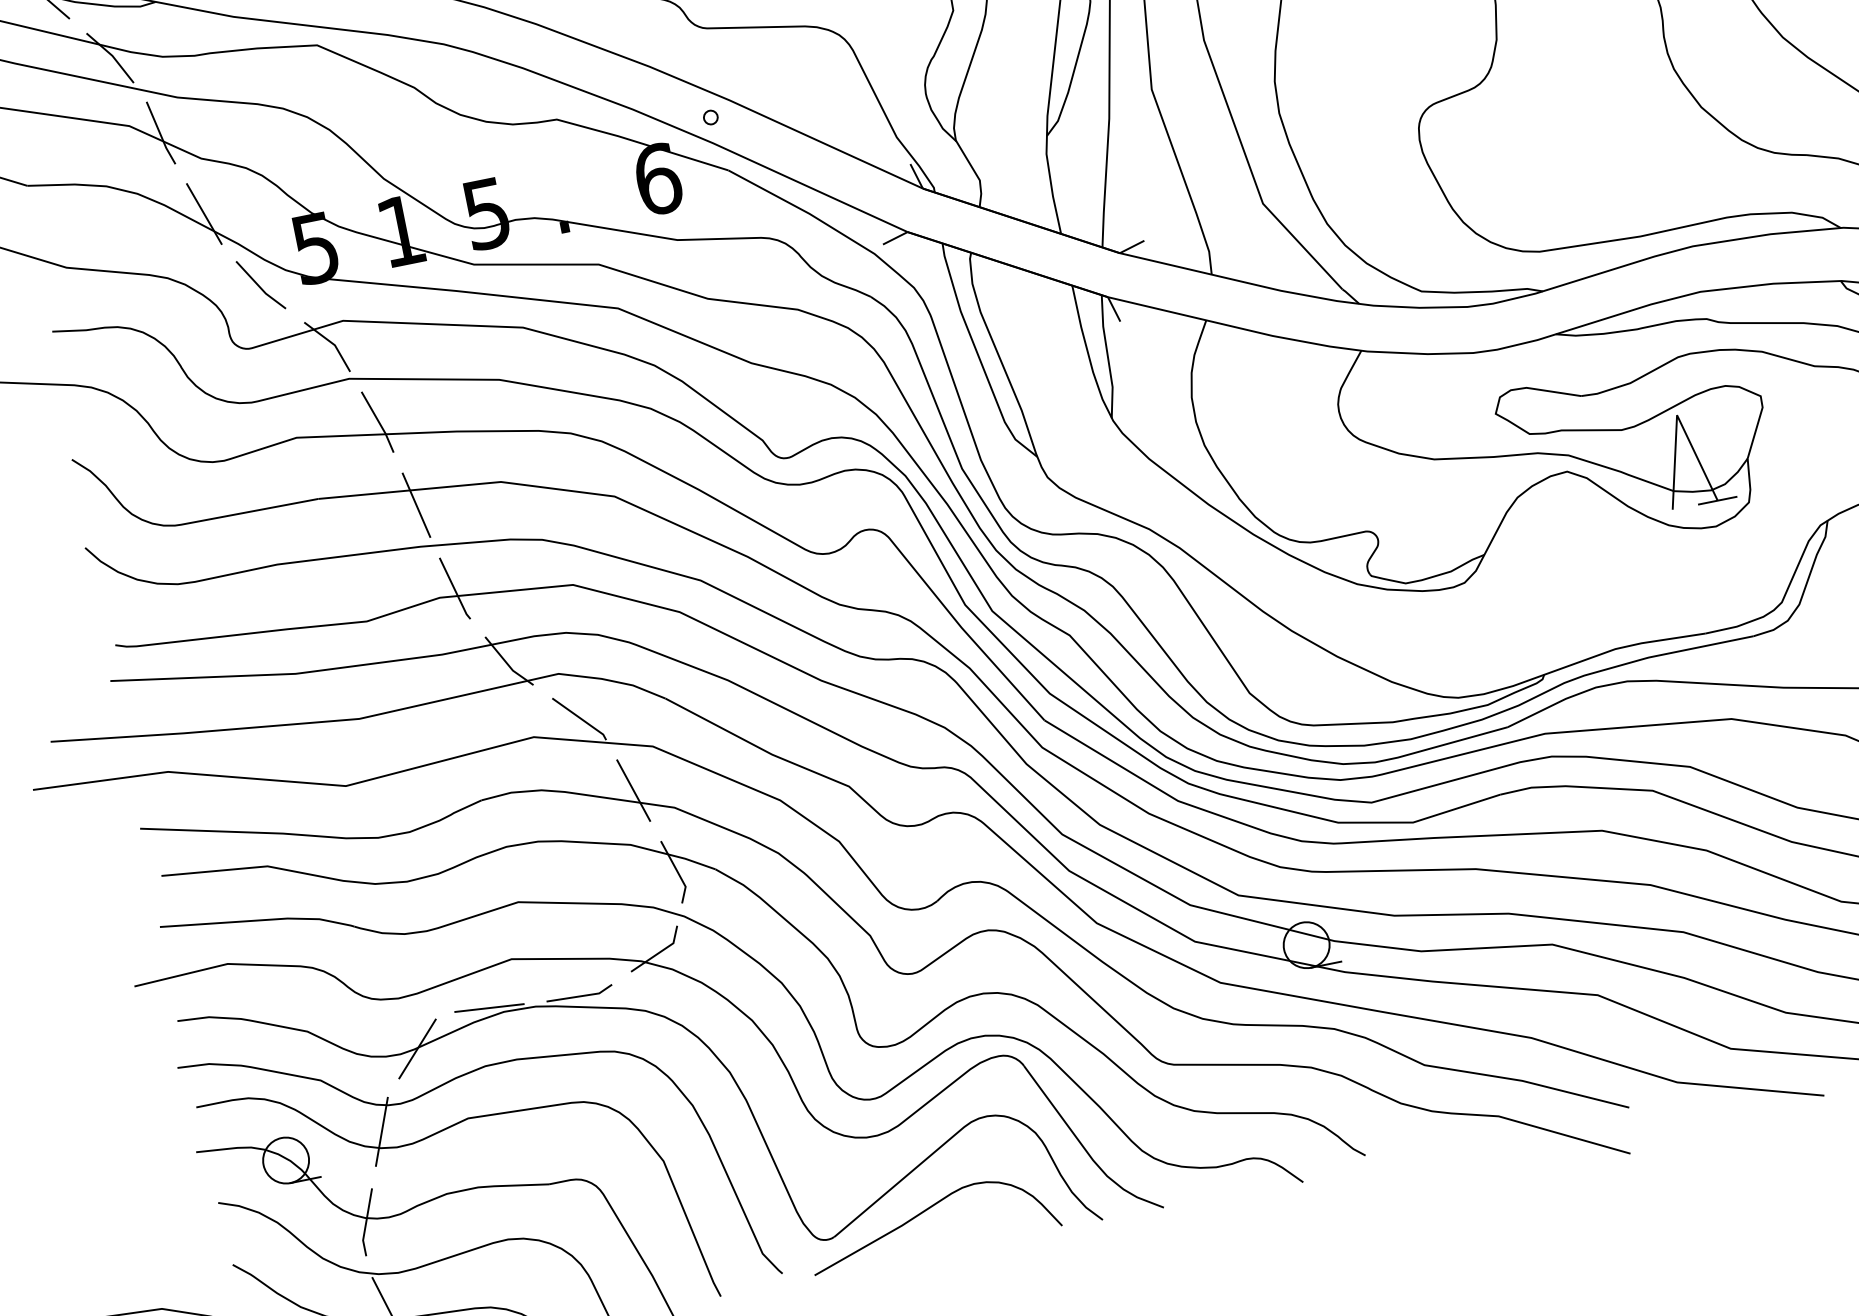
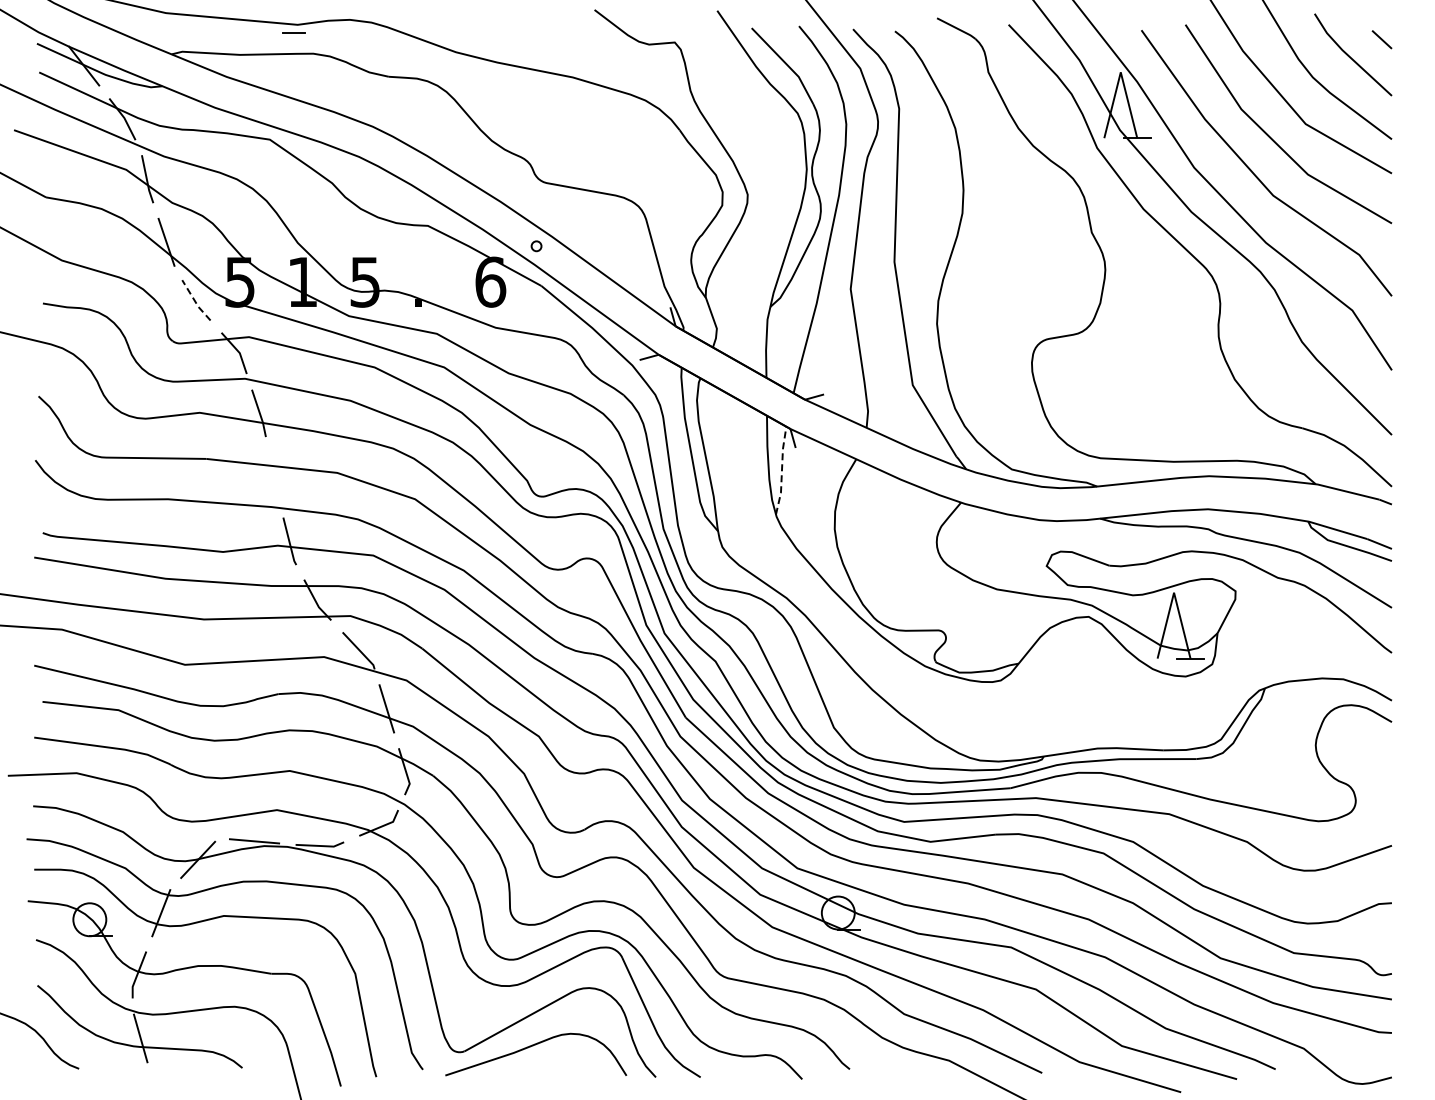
line: (260, 288) -> (195, 302), solid -> dashed
line: (1107, 356) -> (781, 470), solid -> dashed
line: (416, 505) -> (274, 477), removed

